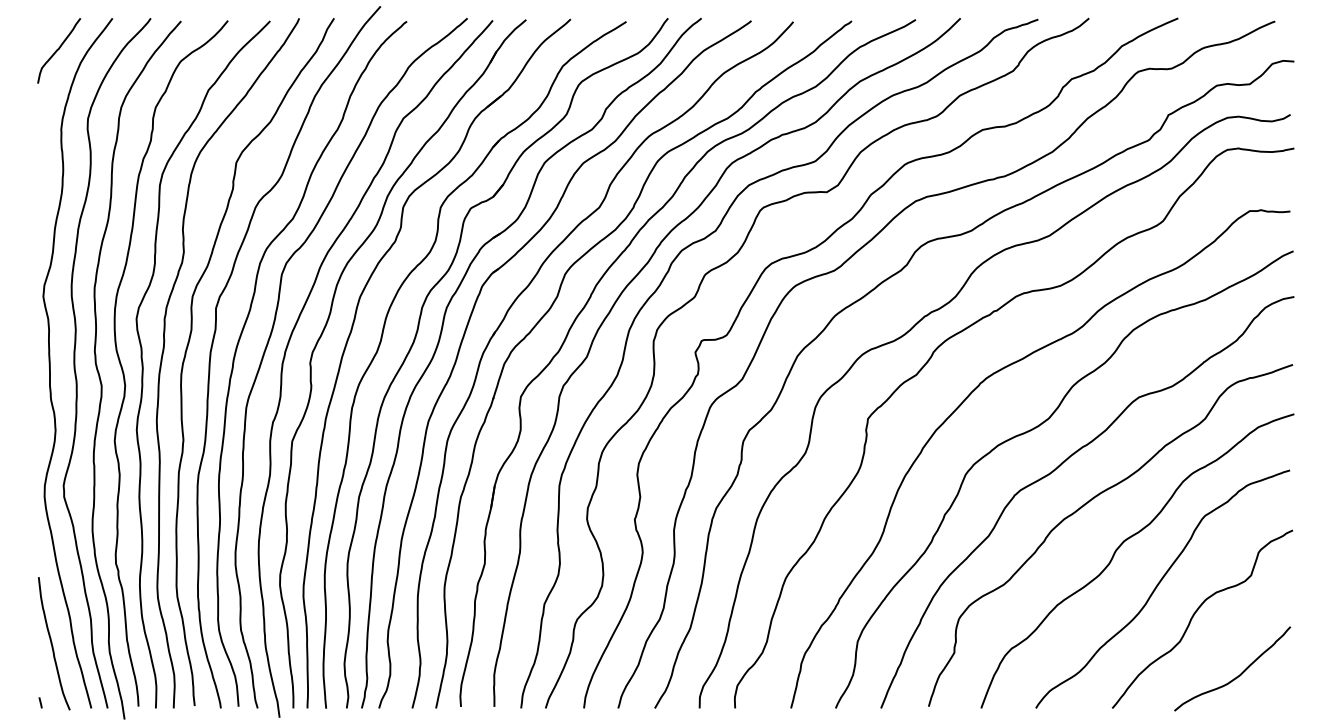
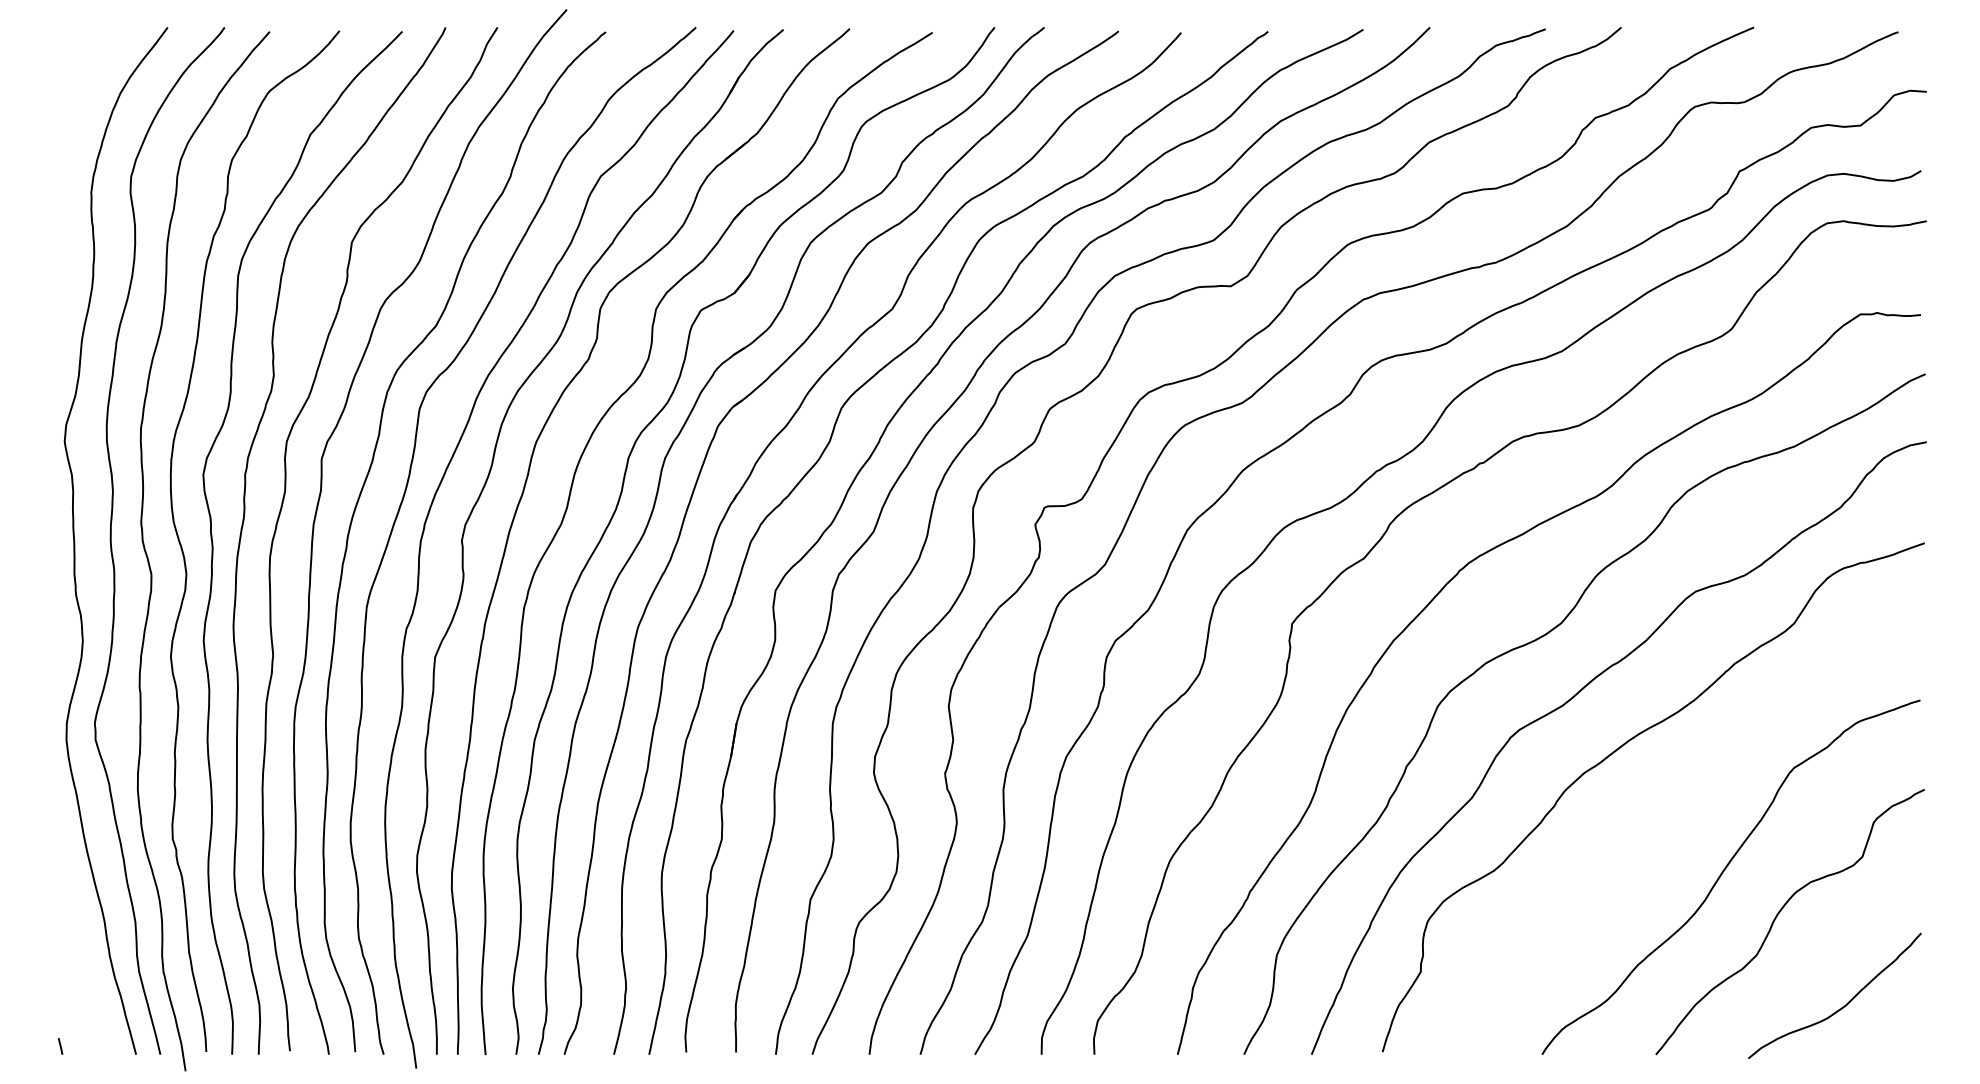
curve: (59, 49) -> (88, 73), removed
curve: (1119, 548) -> (1666, 816), removed
curve: (52, 643) -> (78, 958), removed

